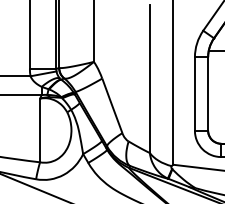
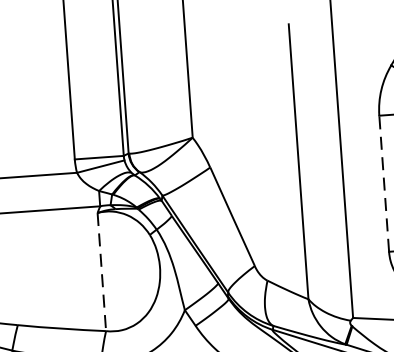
line: (194, 93) -> (383, 182), solid -> dashed
line: (40, 130) -> (102, 272), solid -> dashed

